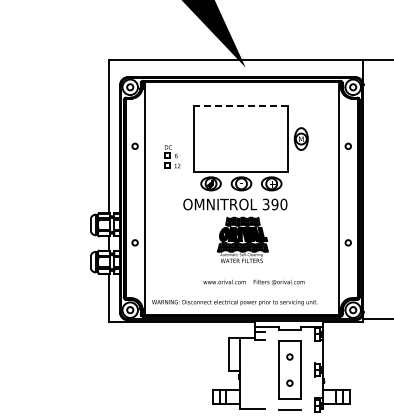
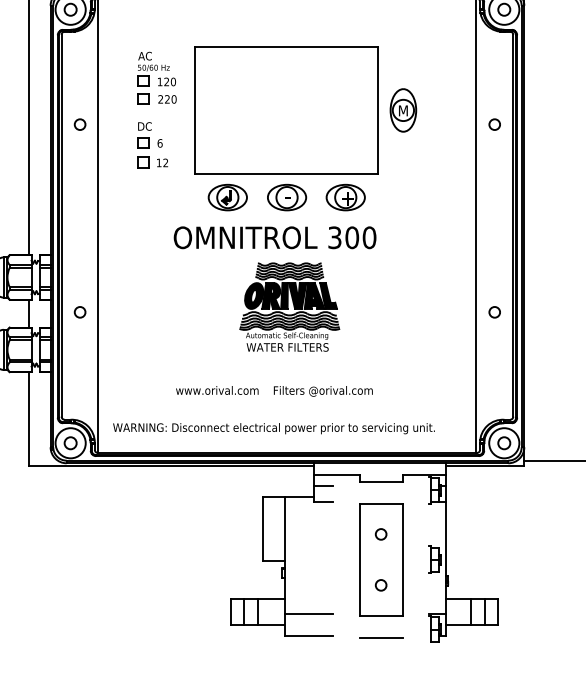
line: (241, 106) -> (287, 47), dashed -> solid
part: (174, 122) -> (156, 78), added
text: (274, 204) -> (351, 237), 390 -> 300
text: (253, 282) -> (273, 391), moved
line: (252, 397) -> (308, 613), added

